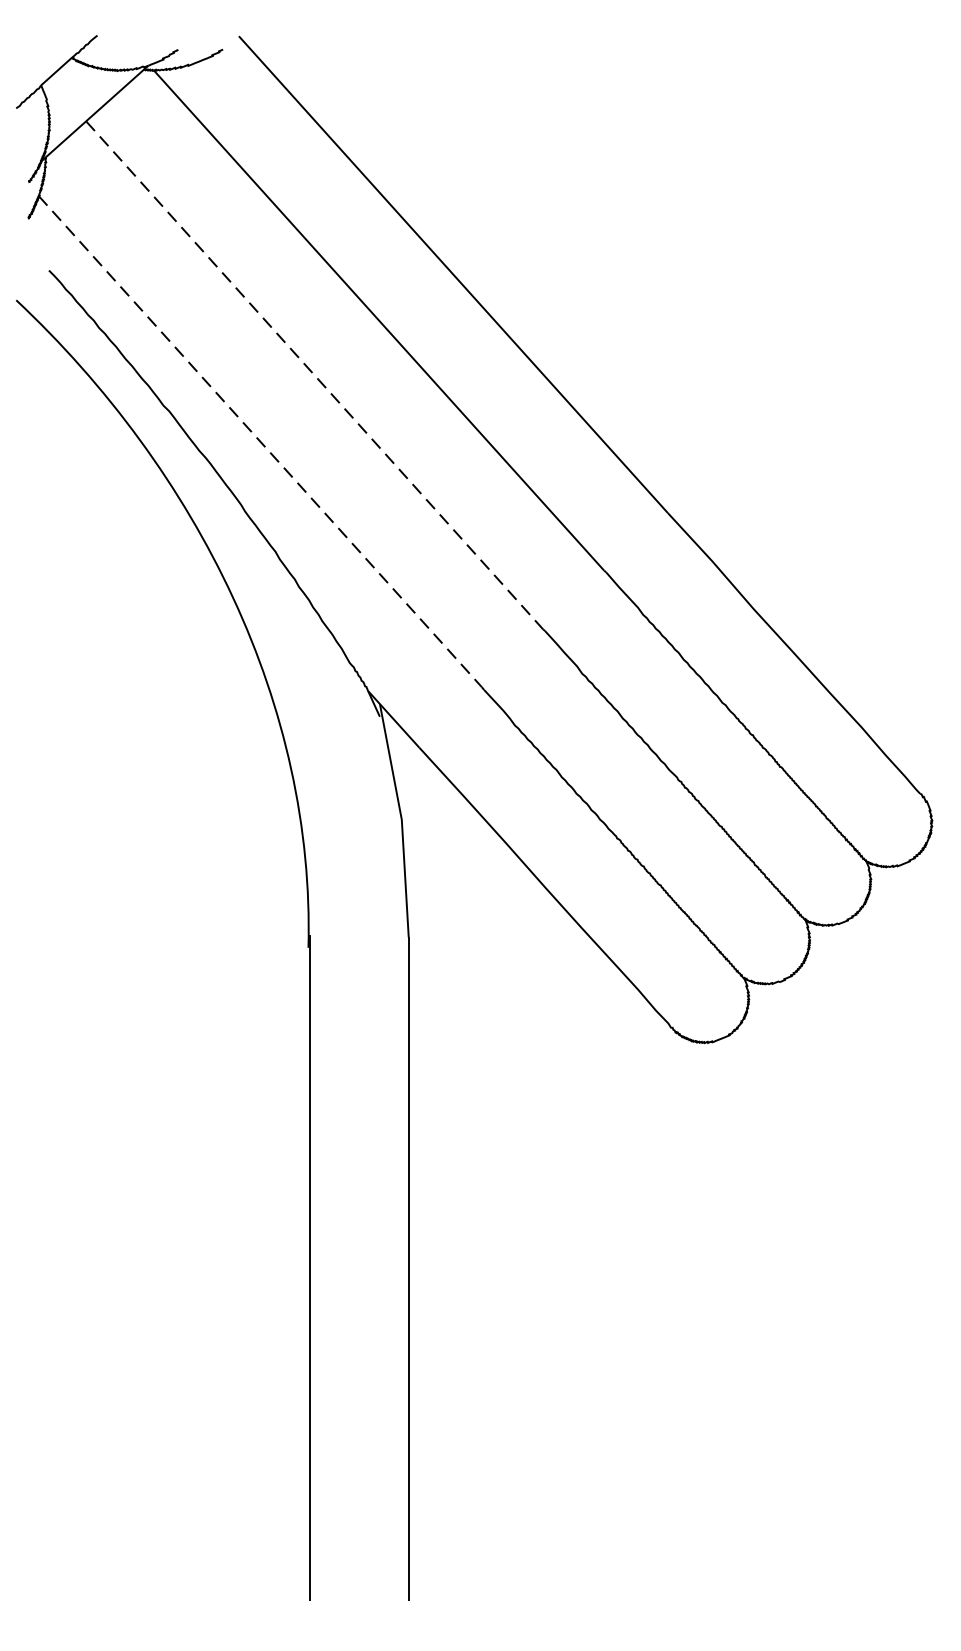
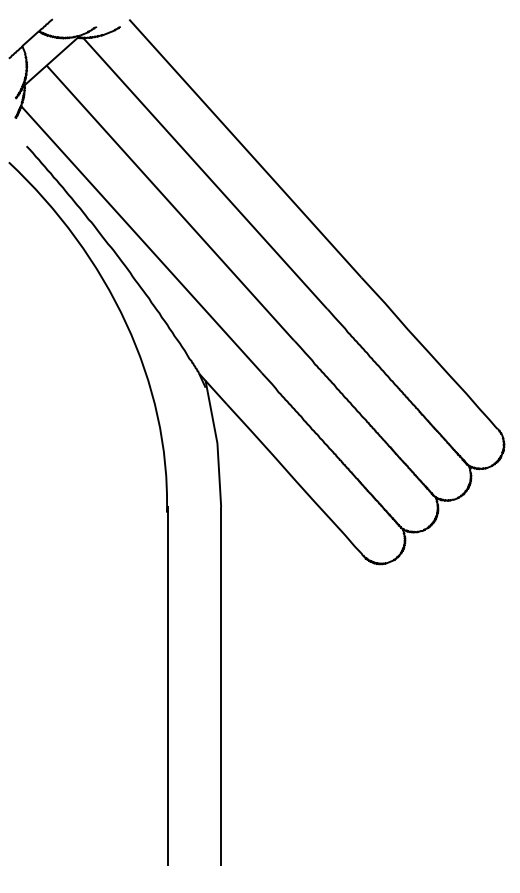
line: (315, 376) -> (170, 203), dashed -> solid
line: (259, 440) -> (140, 238), dashed -> solid

